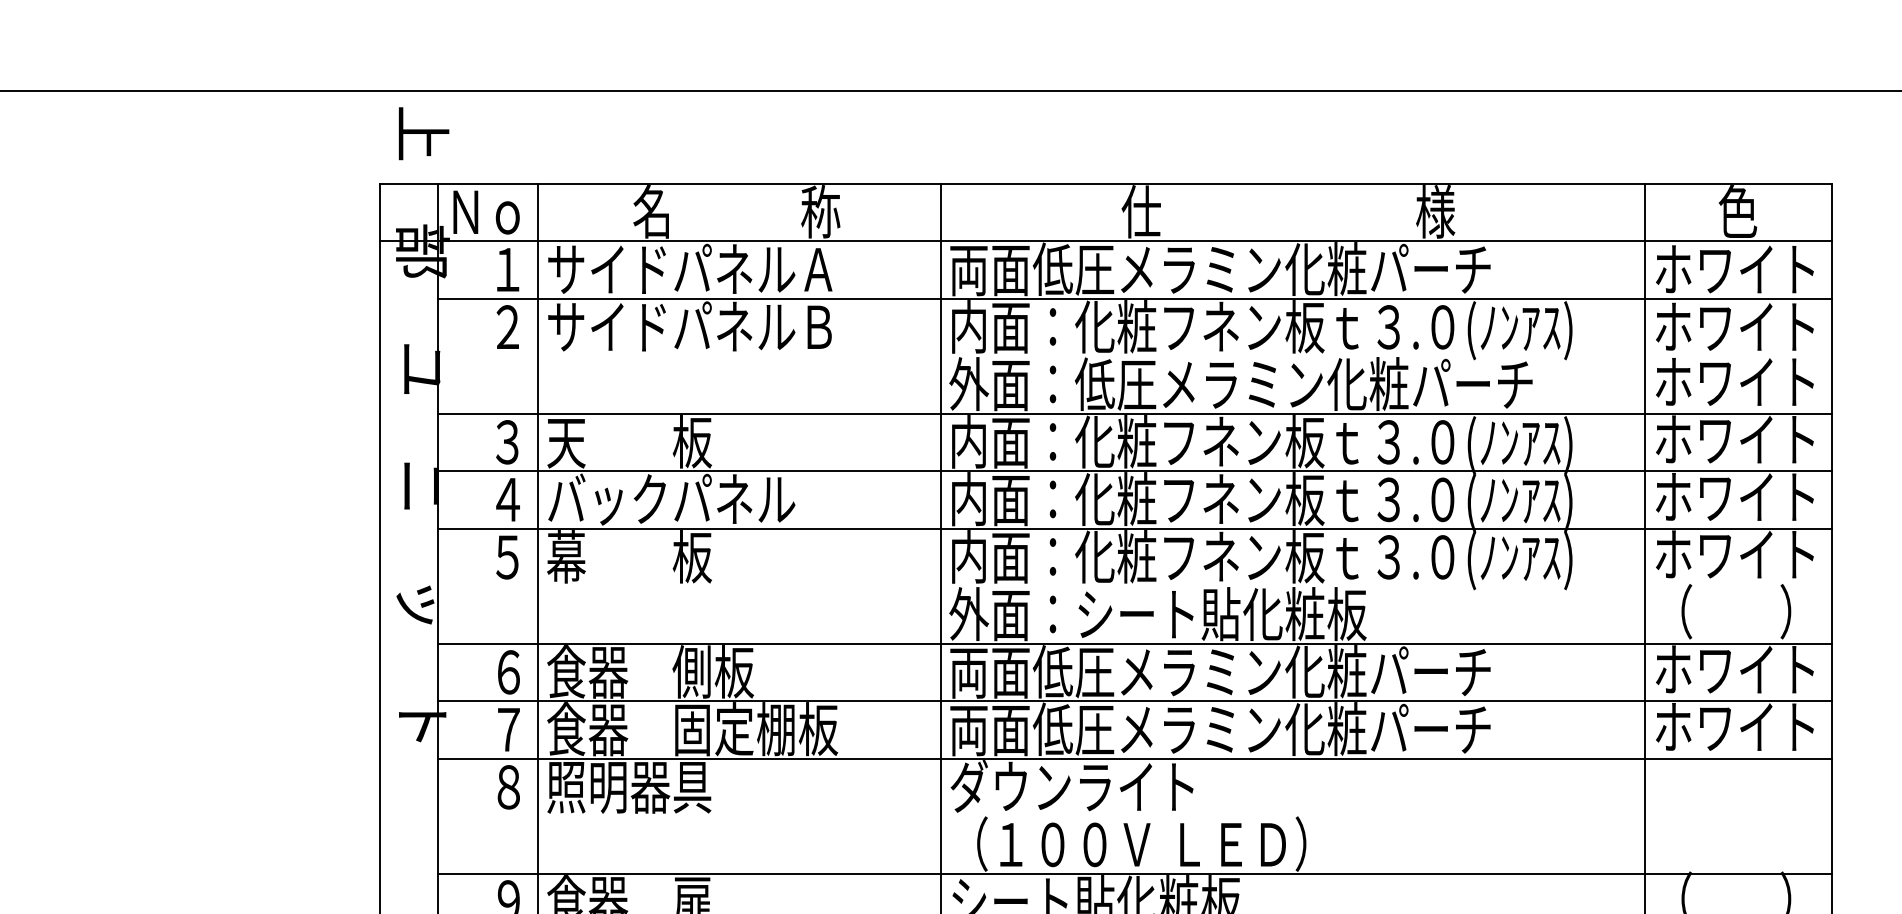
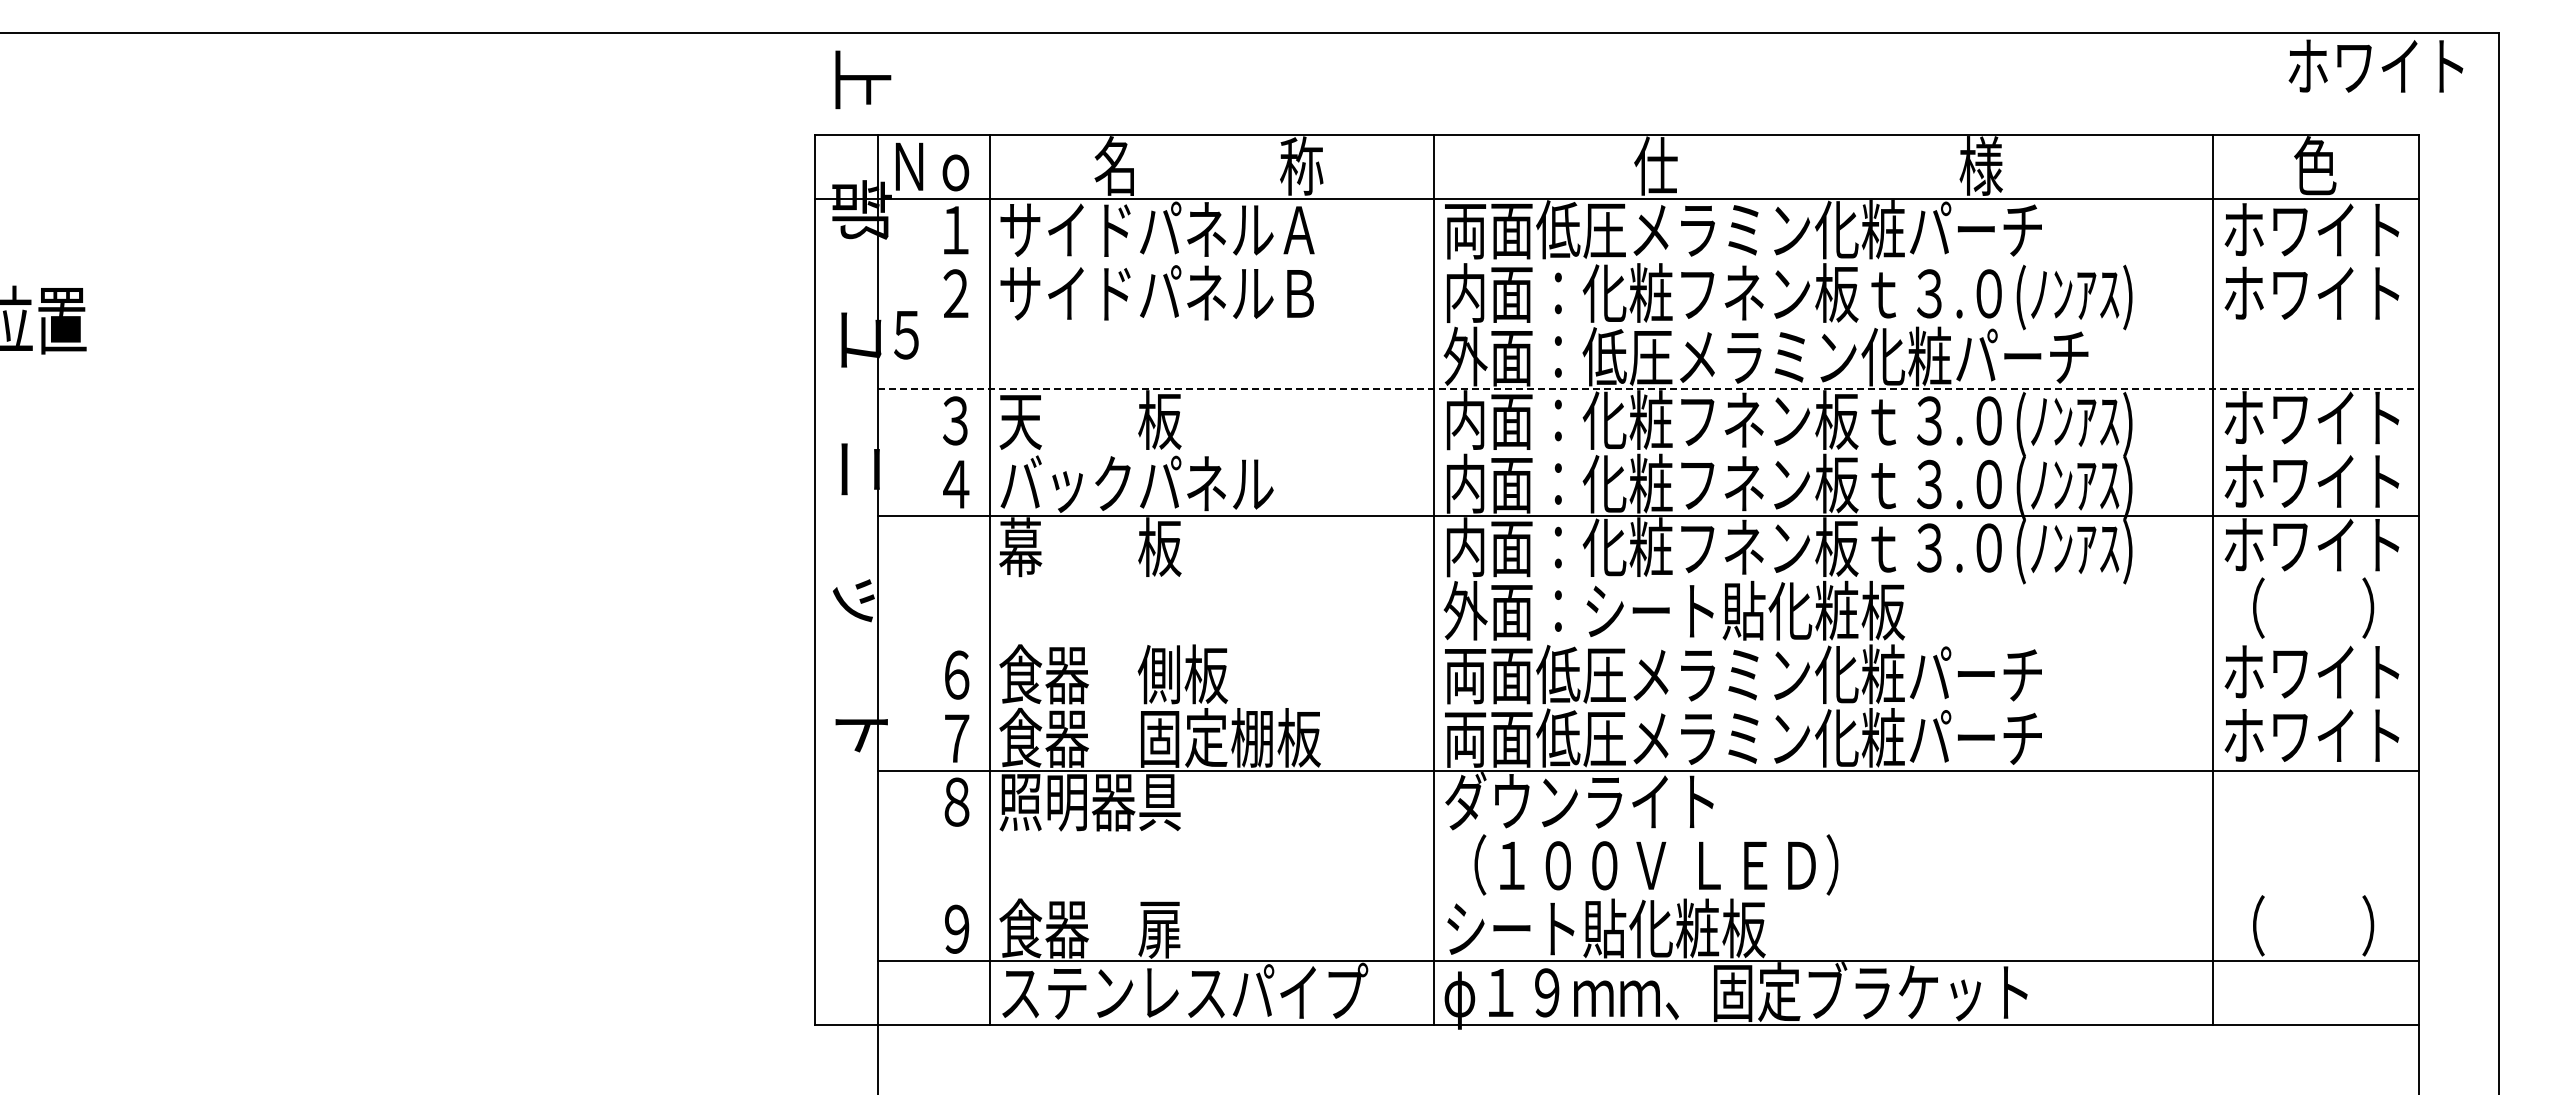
line: (1134, 298) -> (1648, 262), removed
text: (1734, 381) -> (2375, 65), moved
line: (1135, 413) -> (1649, 389), solid -> dashed
line: (1134, 470) -> (1648, 452), removed
text: (507, 557) -> (906, 335), moved
line: (1134, 643) -> (1648, 643), removed
line: (1134, 700) -> (1648, 706), removed
line: (1134, 873) -> (1648, 897), removed

